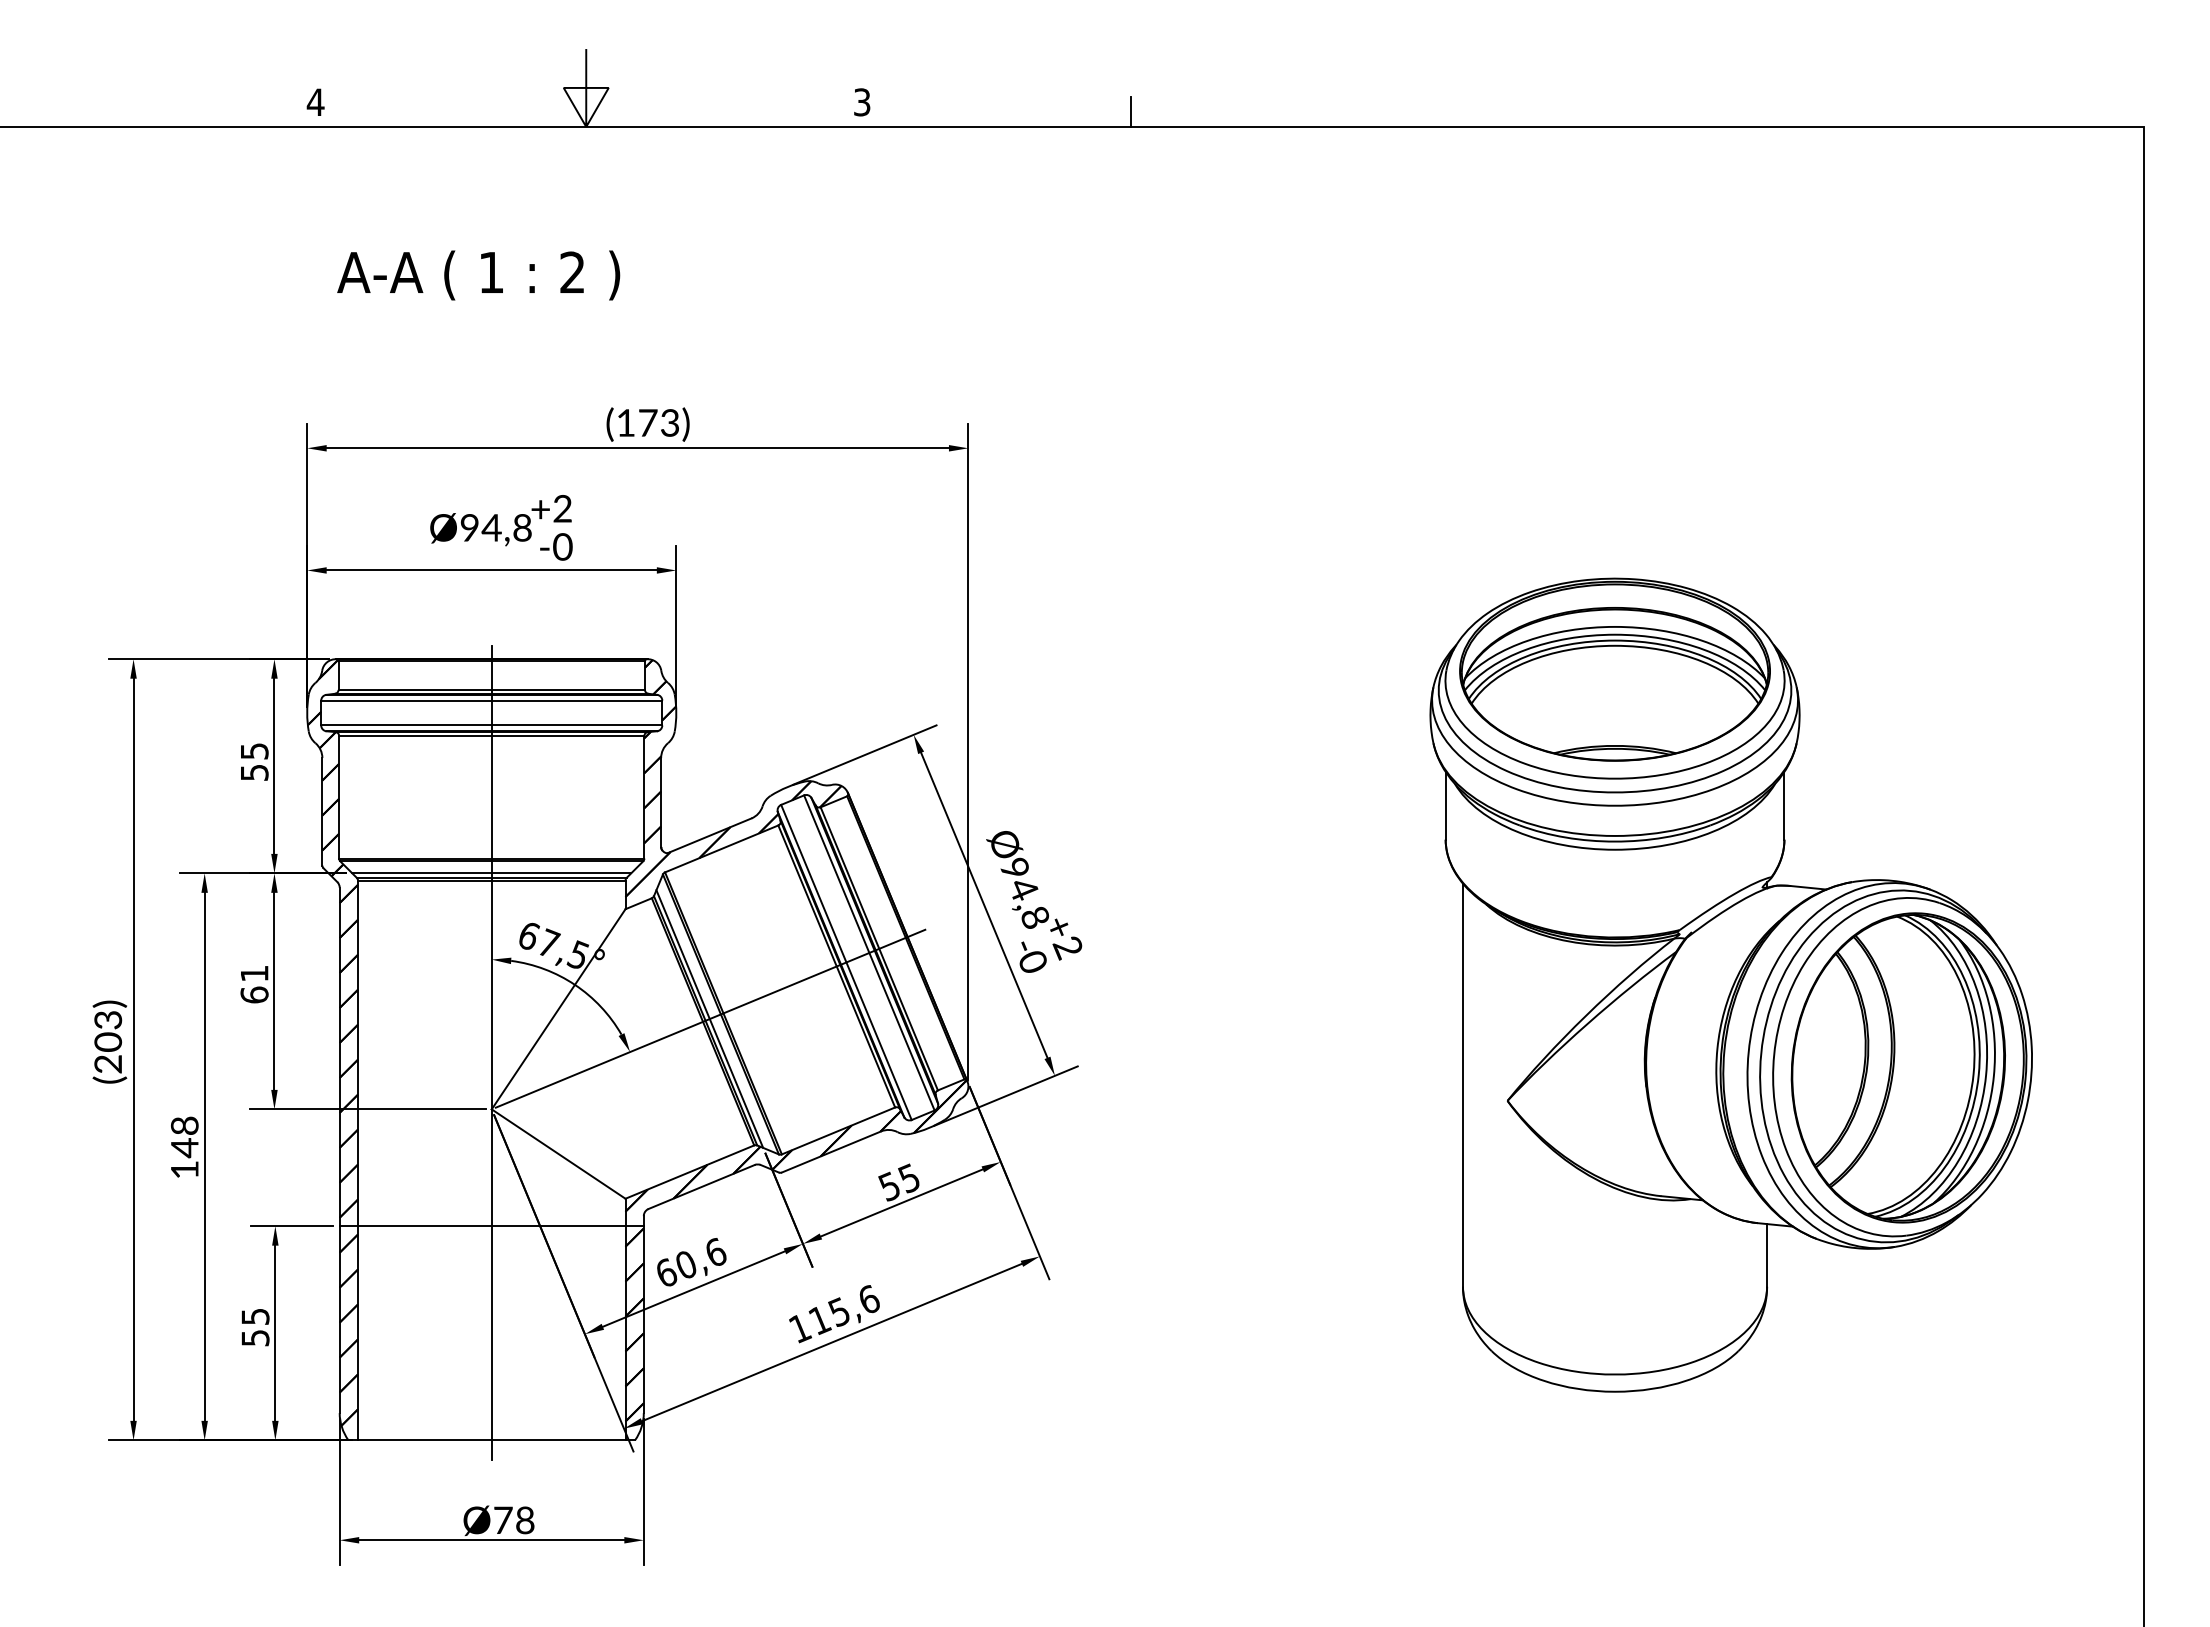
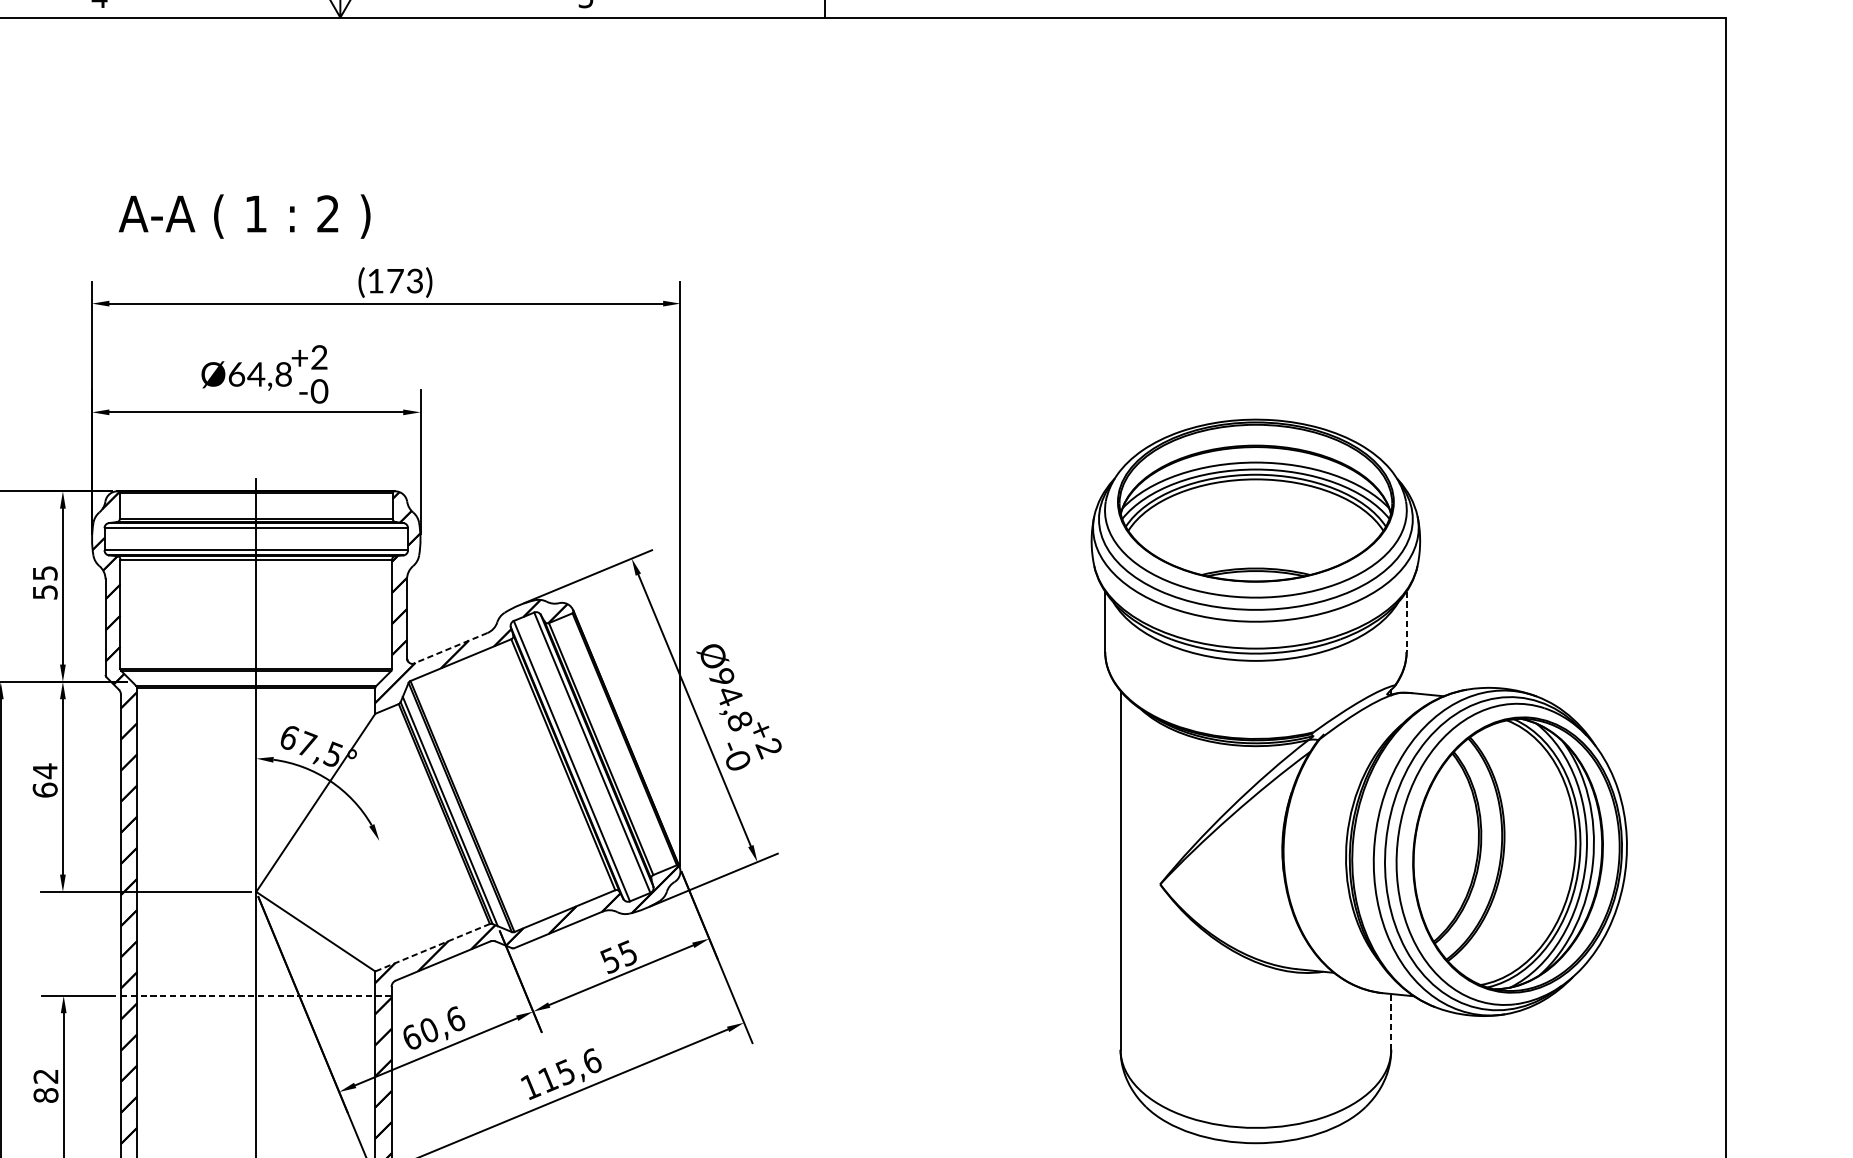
text: (478, 275) -> (244, 216), moved
text: (469, 527) -> (236, 374), Ø94,8 -> Ø64,8
line: (1784, 805) -> (1406, 621), solid -> dashed
line: (709, 835) -> (450, 648), solid -> dashed
line: (491, 873) -> (256, 682), removed
text: (254, 973) -> (45, 771), 61 -> 64
line: (710, 1018) -> (450, 811), removed
line: (689, 1172) -> (432, 948), solid -> dashed
line: (492, 1226) -> (256, 996), solid -> dashed
line: (1767, 1254) -> (1391, 1021), solid -> dashed
text: (255, 1327) -> (46, 1086), 55 -> 82

